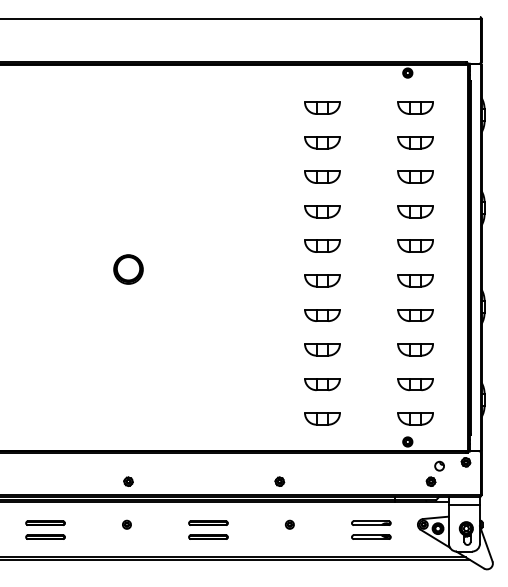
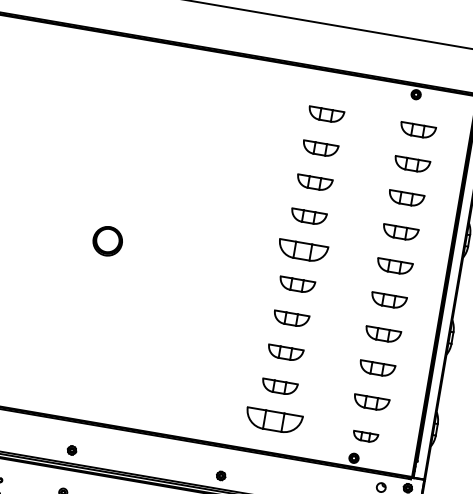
part: (322, 245) -> (303, 250), size x1.4
part: (322, 418) -> (273, 420), size x1.6
part: (415, 418) -> (365, 436), size x0.7

